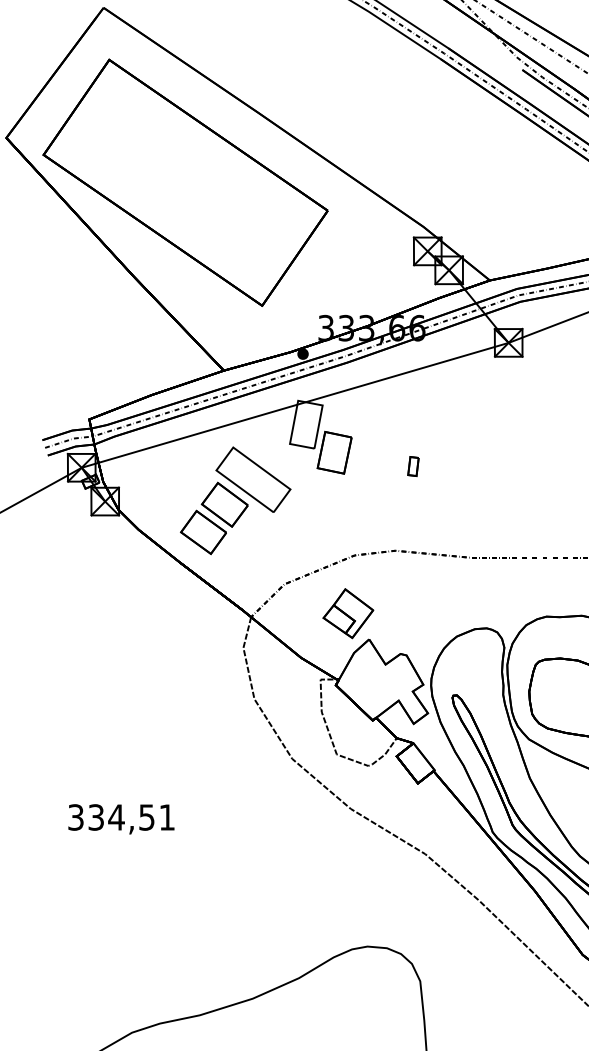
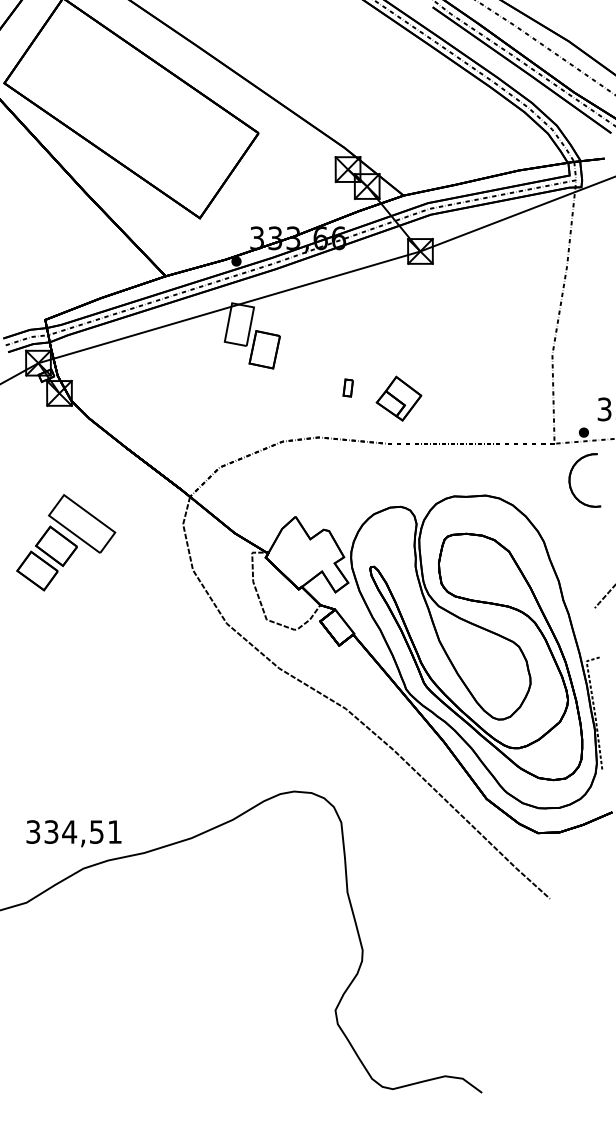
part: (412, 465) -> (347, 387), moved
part: (235, 500) -> (66, 542), moved
part: (347, 613) -> (398, 398), moved
text: (120, 819) -> (73, 833), moved

